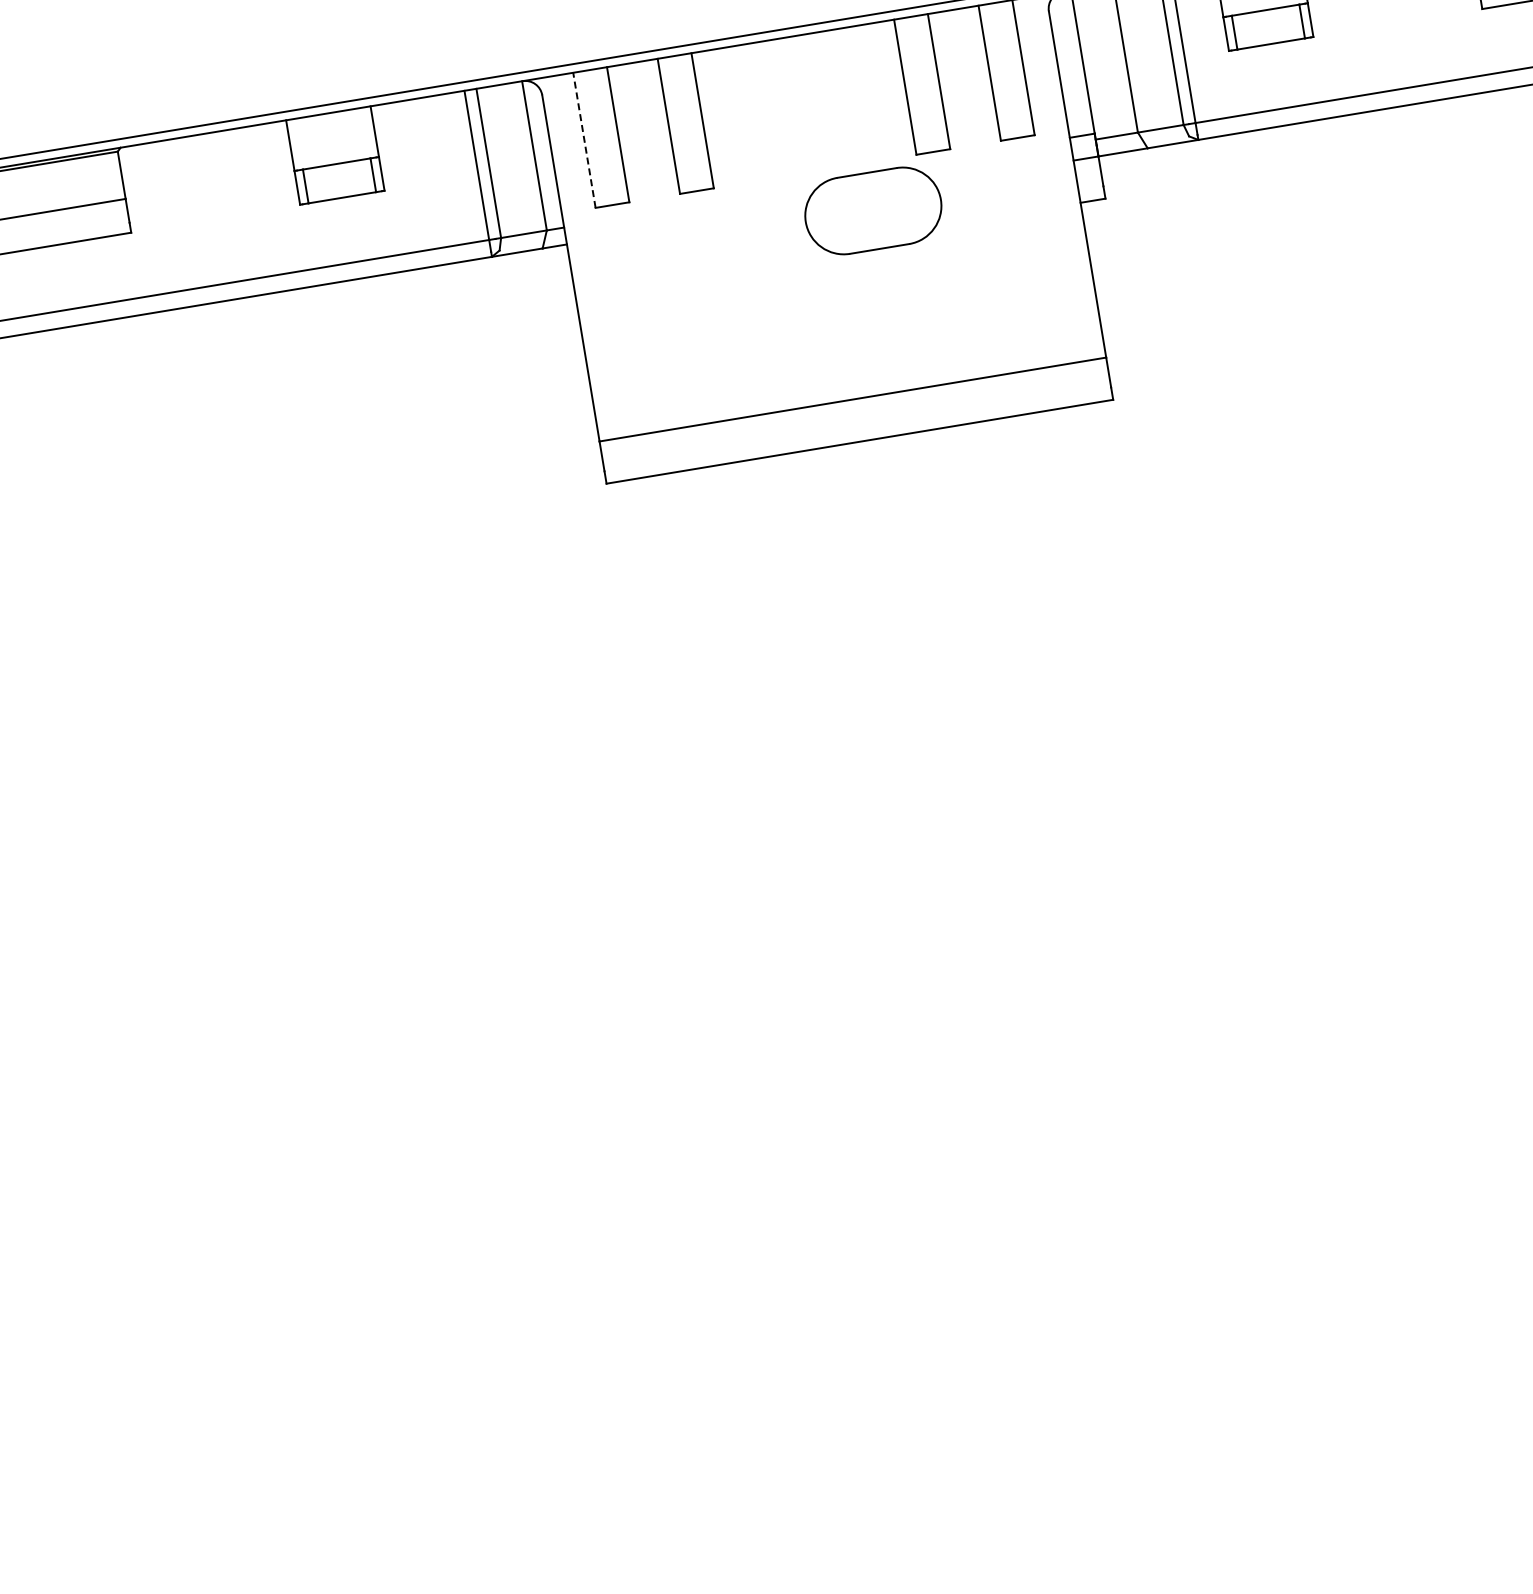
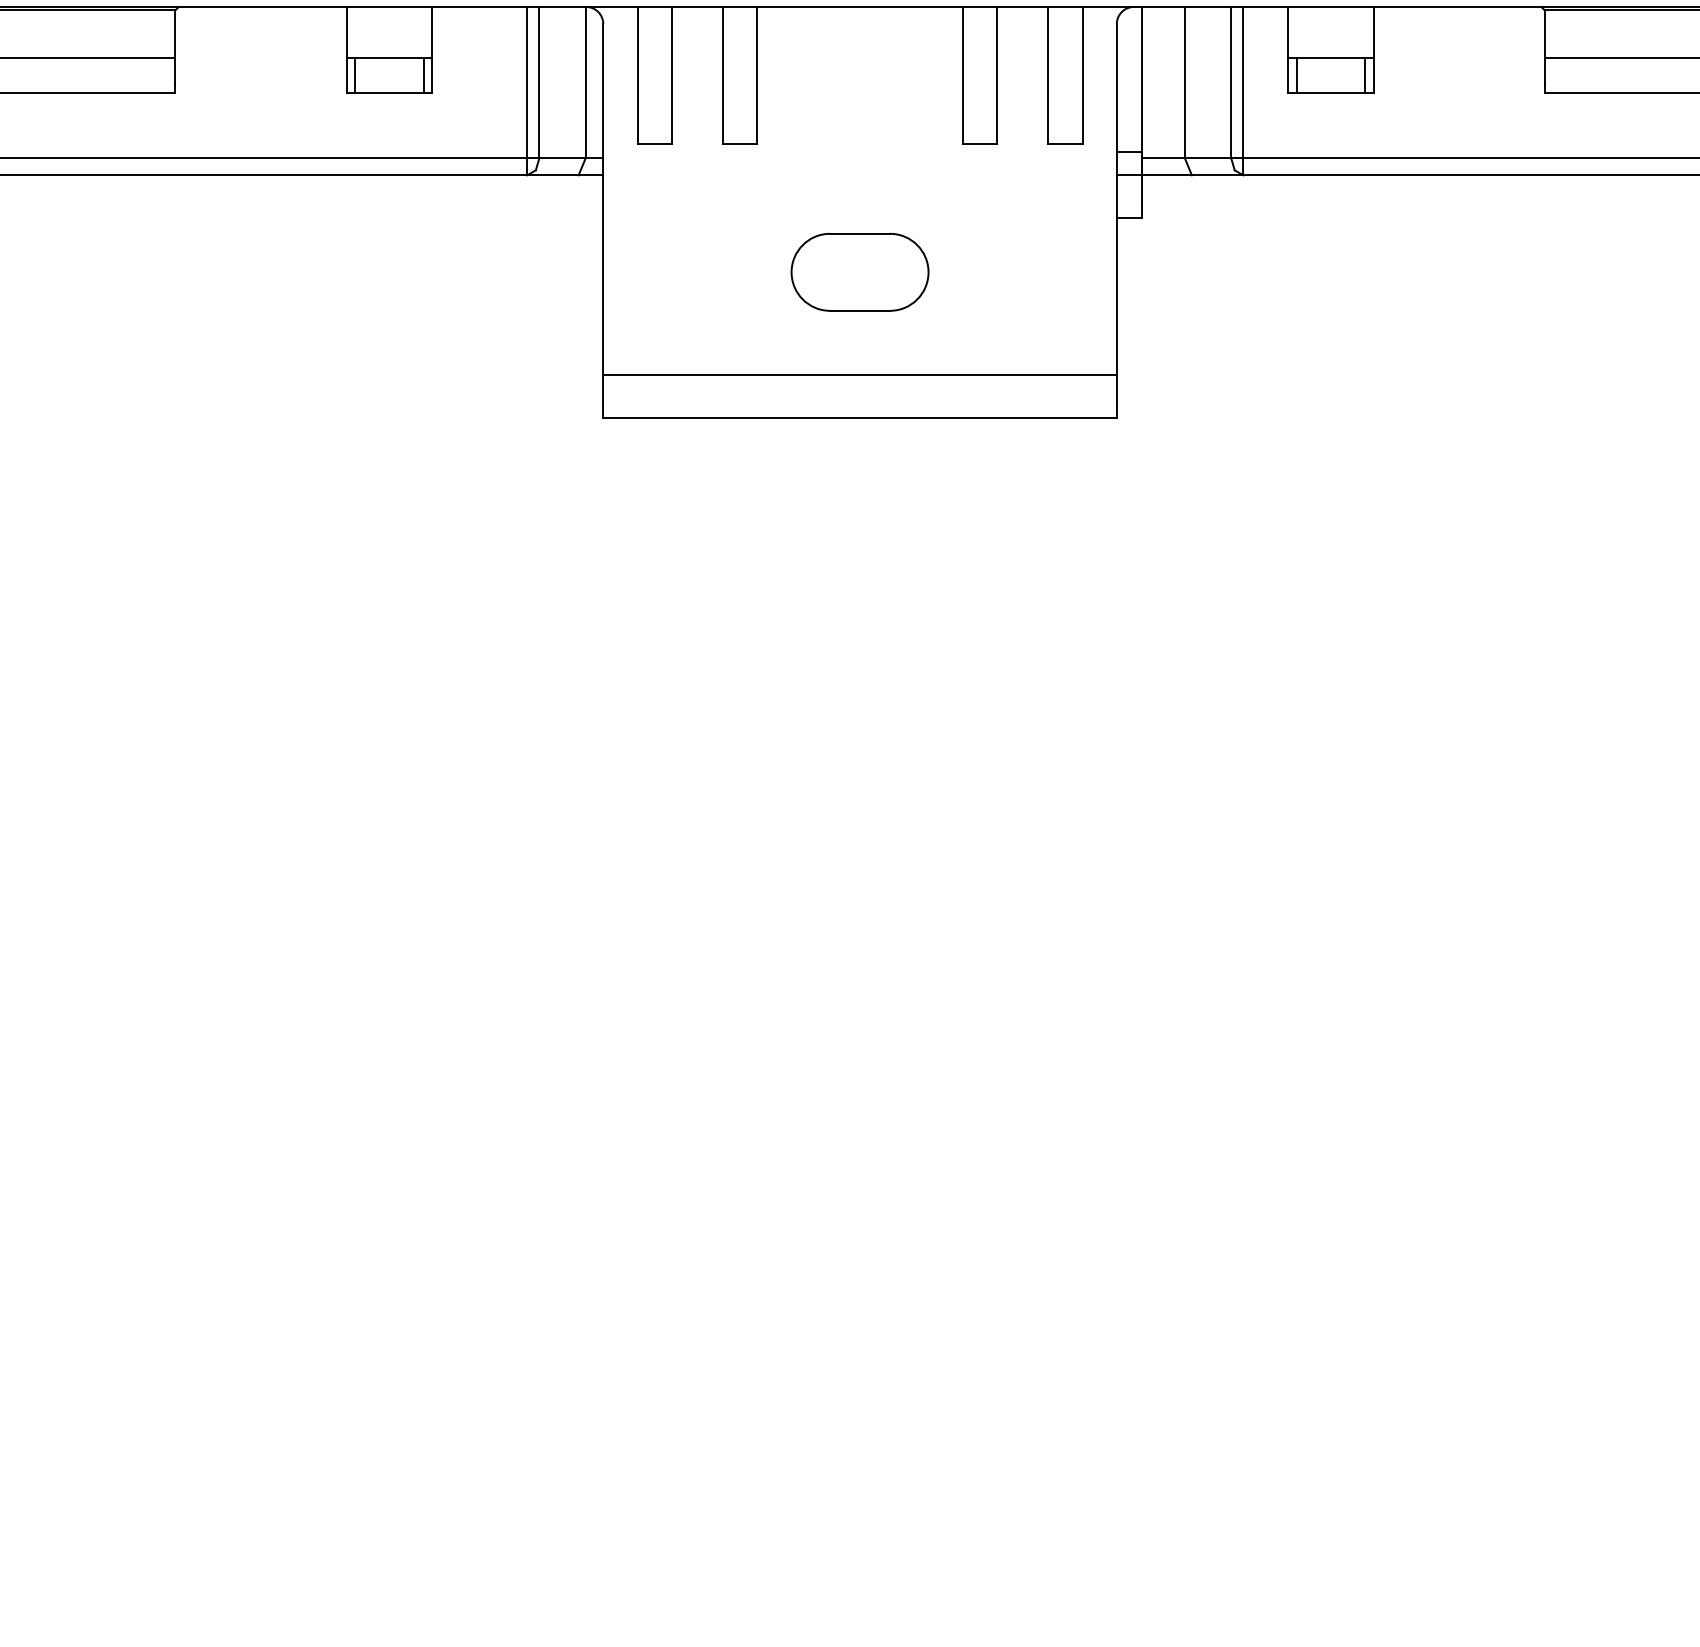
line: (584, 139) -> (637, 74), dashed -> solid
part: (872, 210) -> (859, 271), moved

